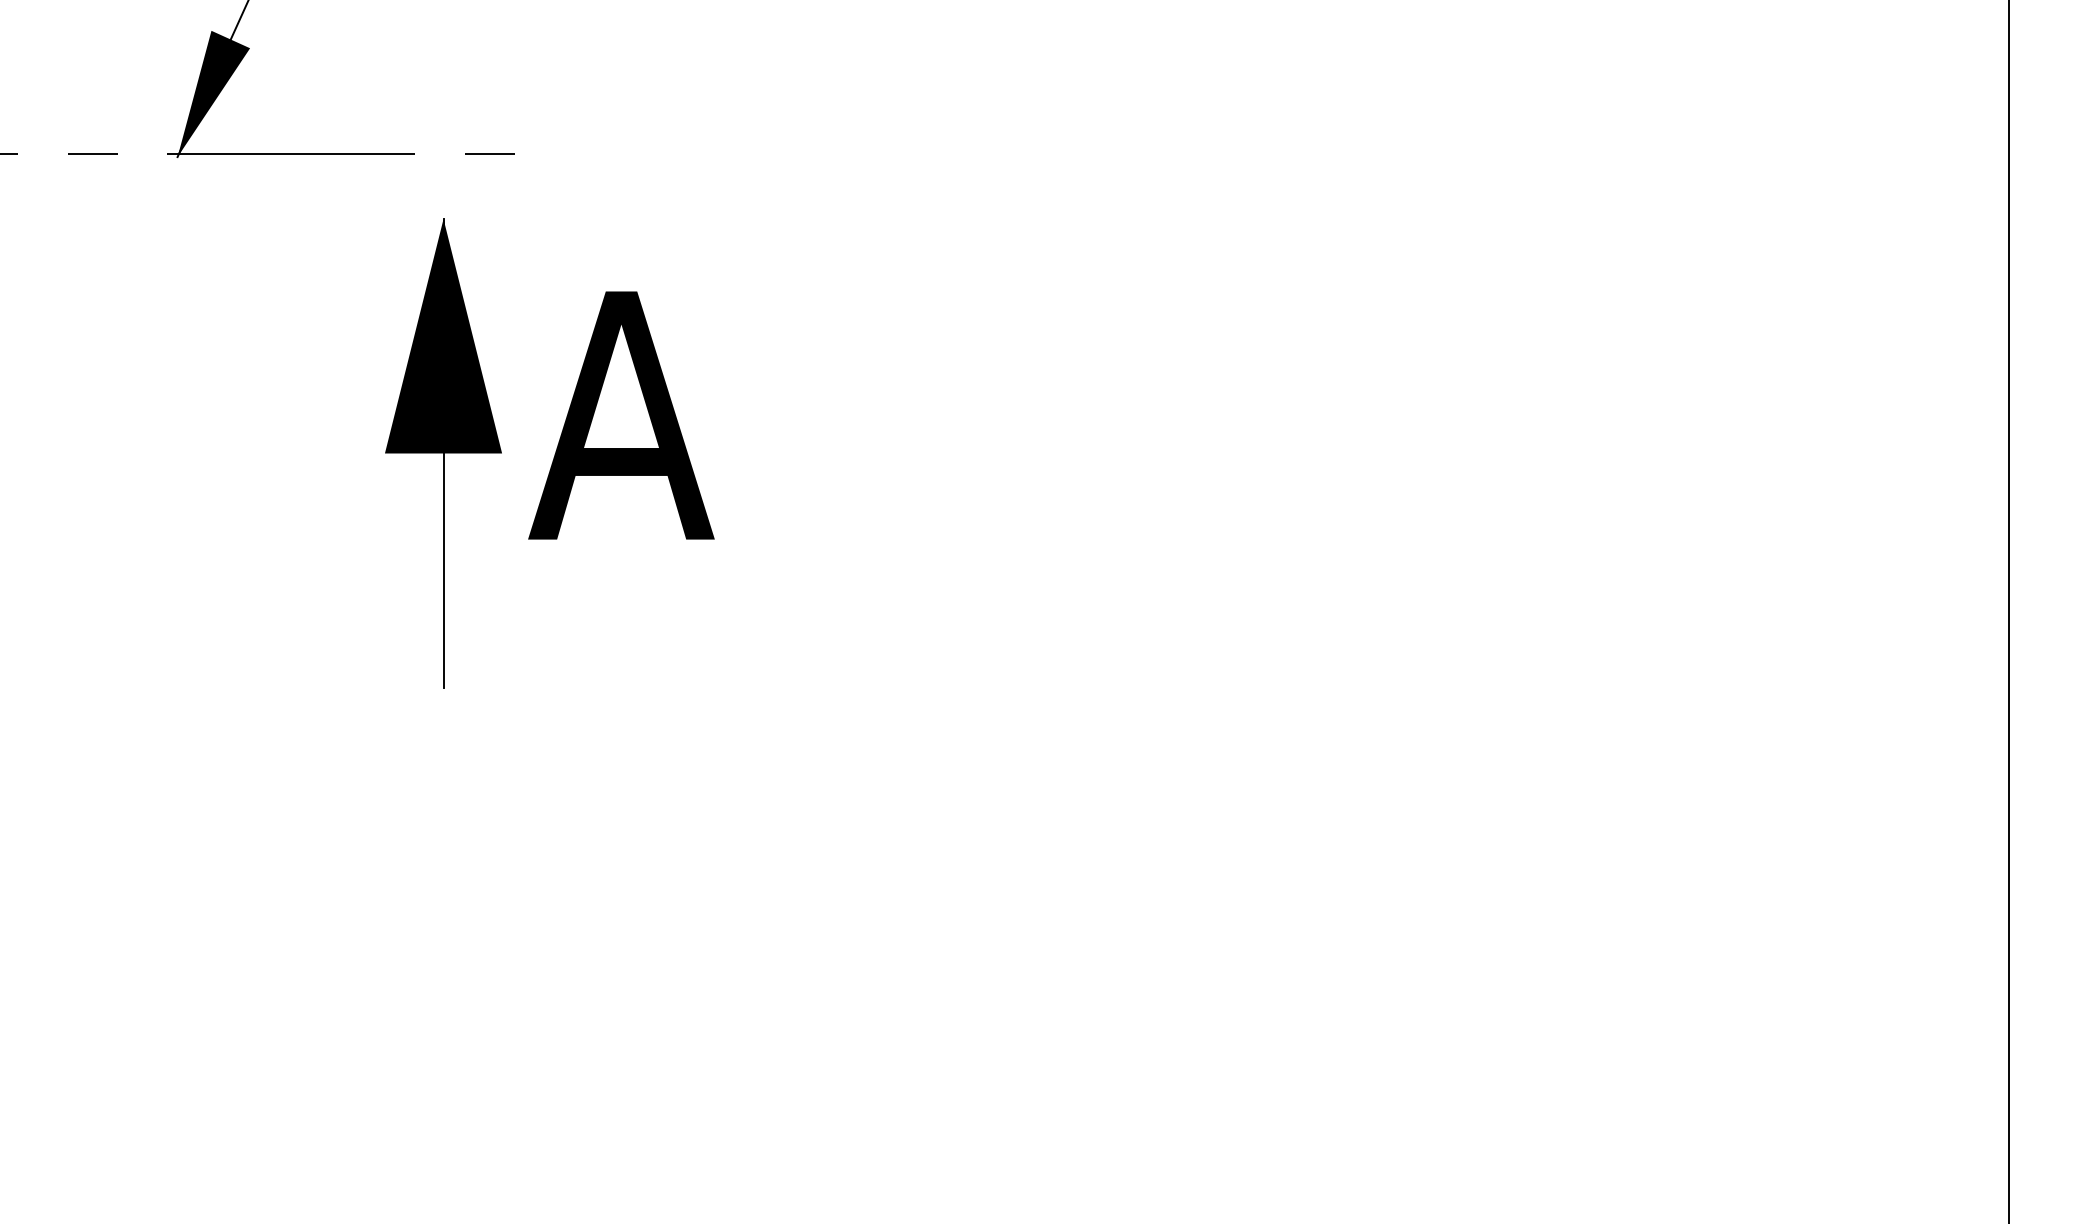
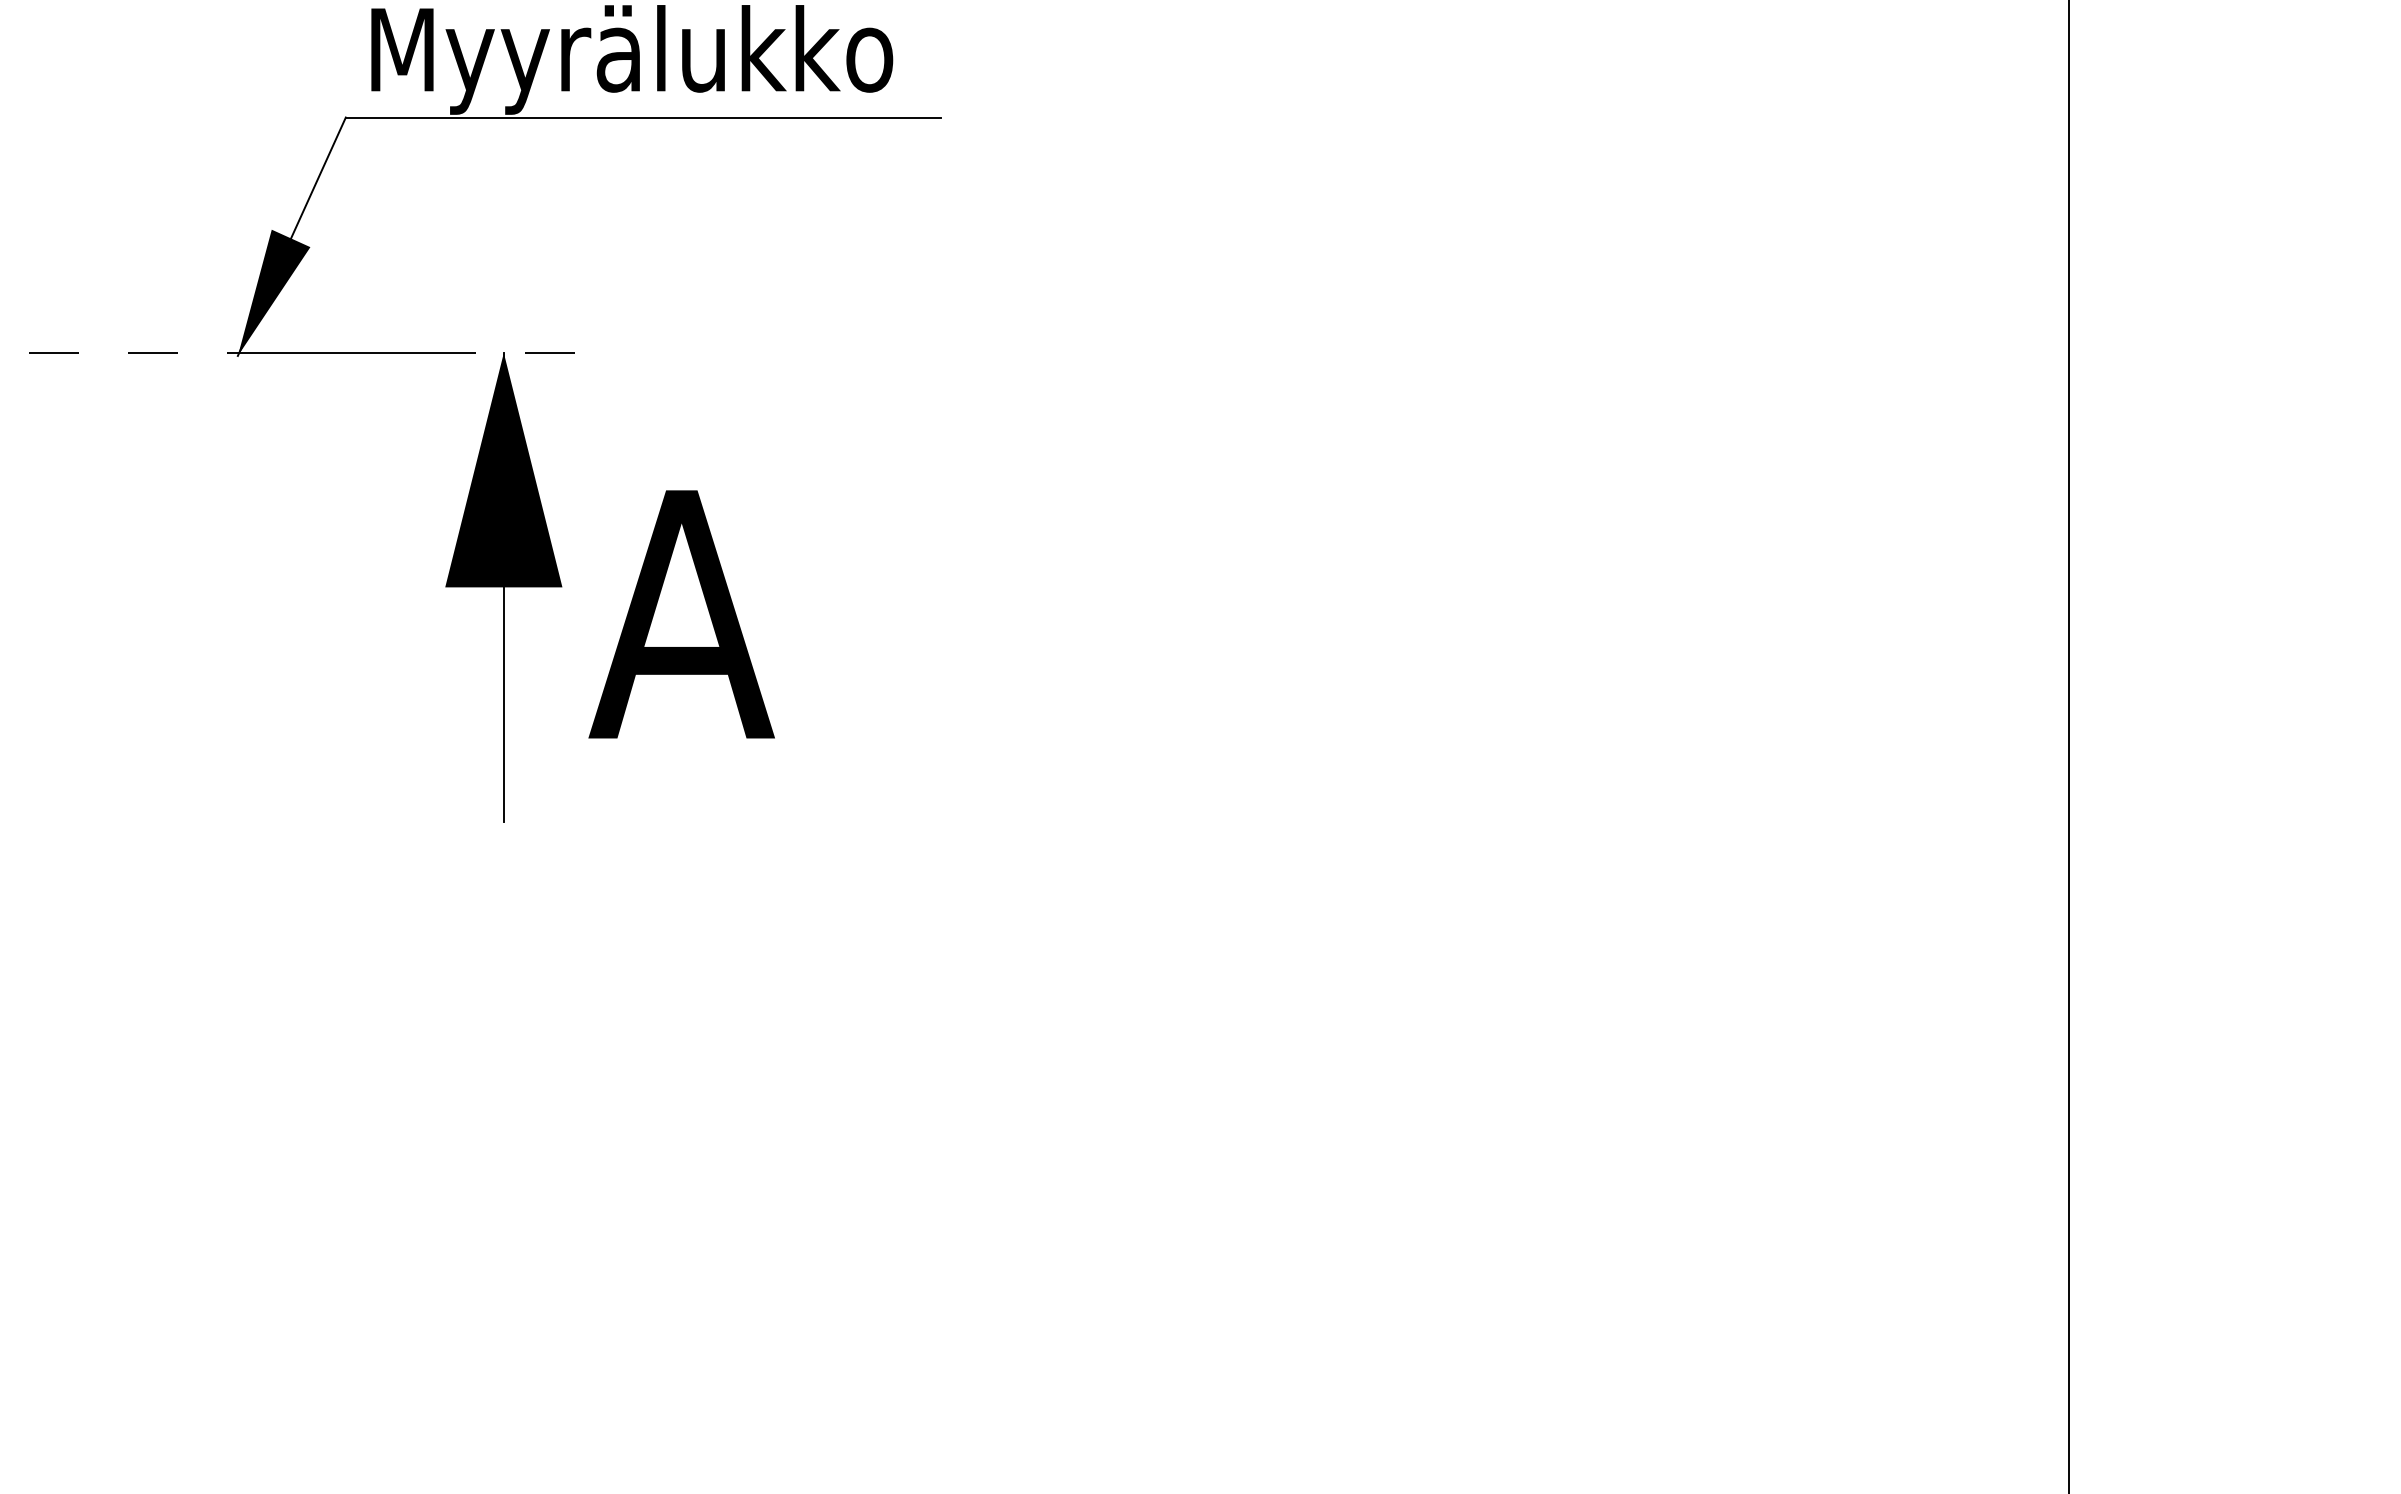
part: (443, 453) -> (503, 587), moved

